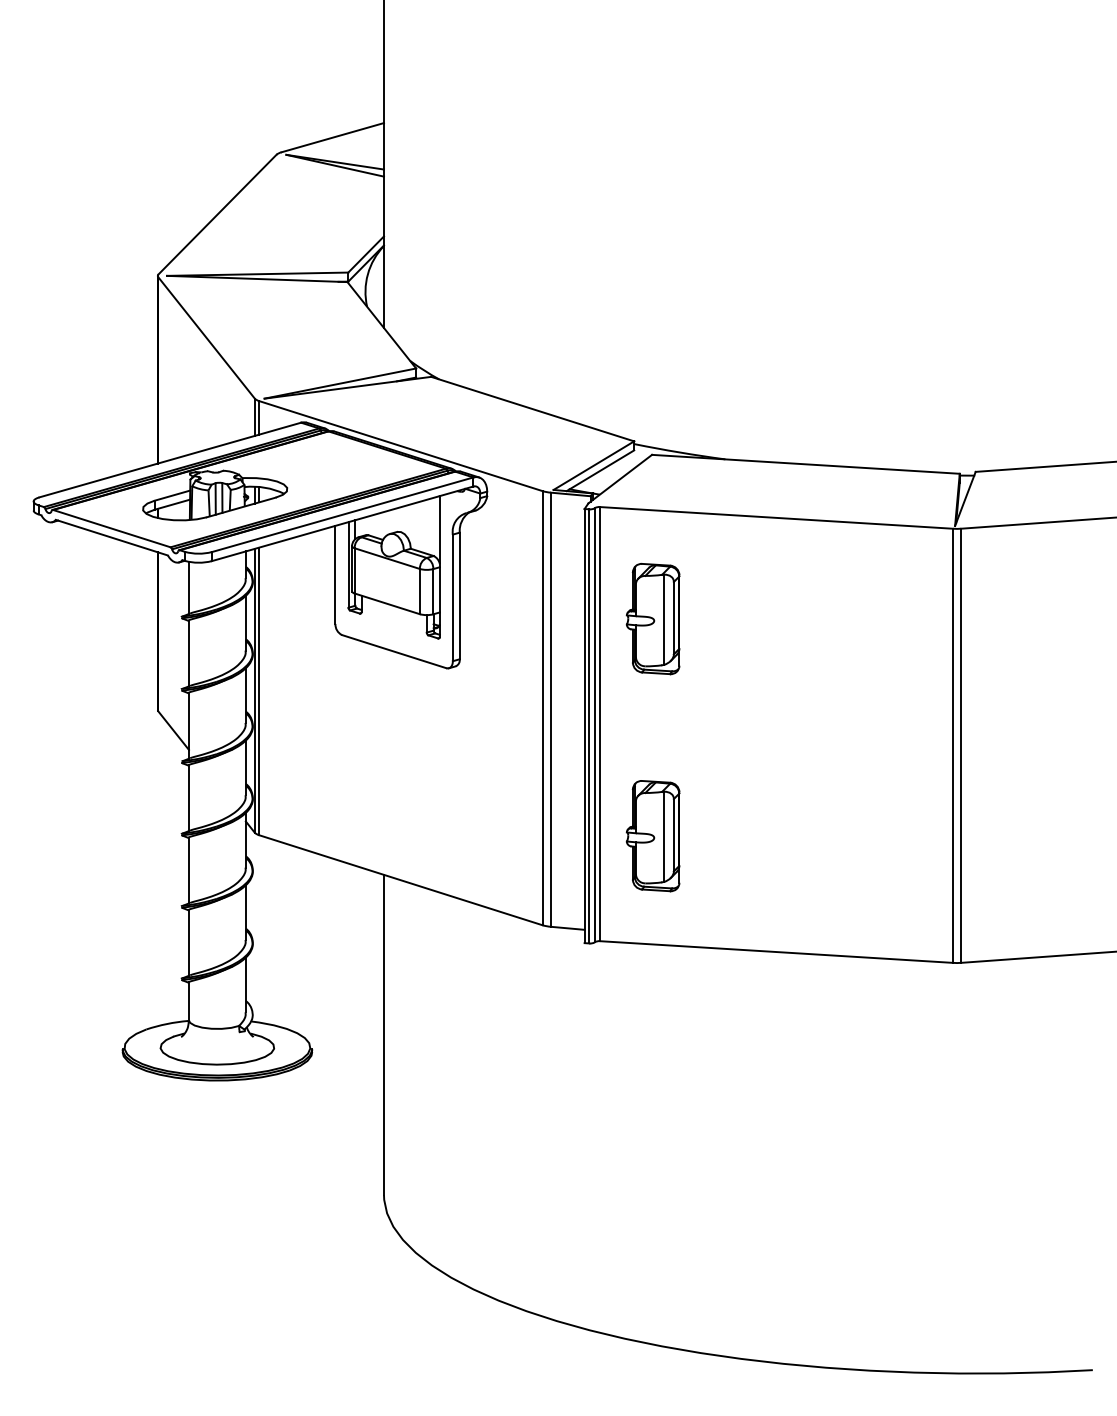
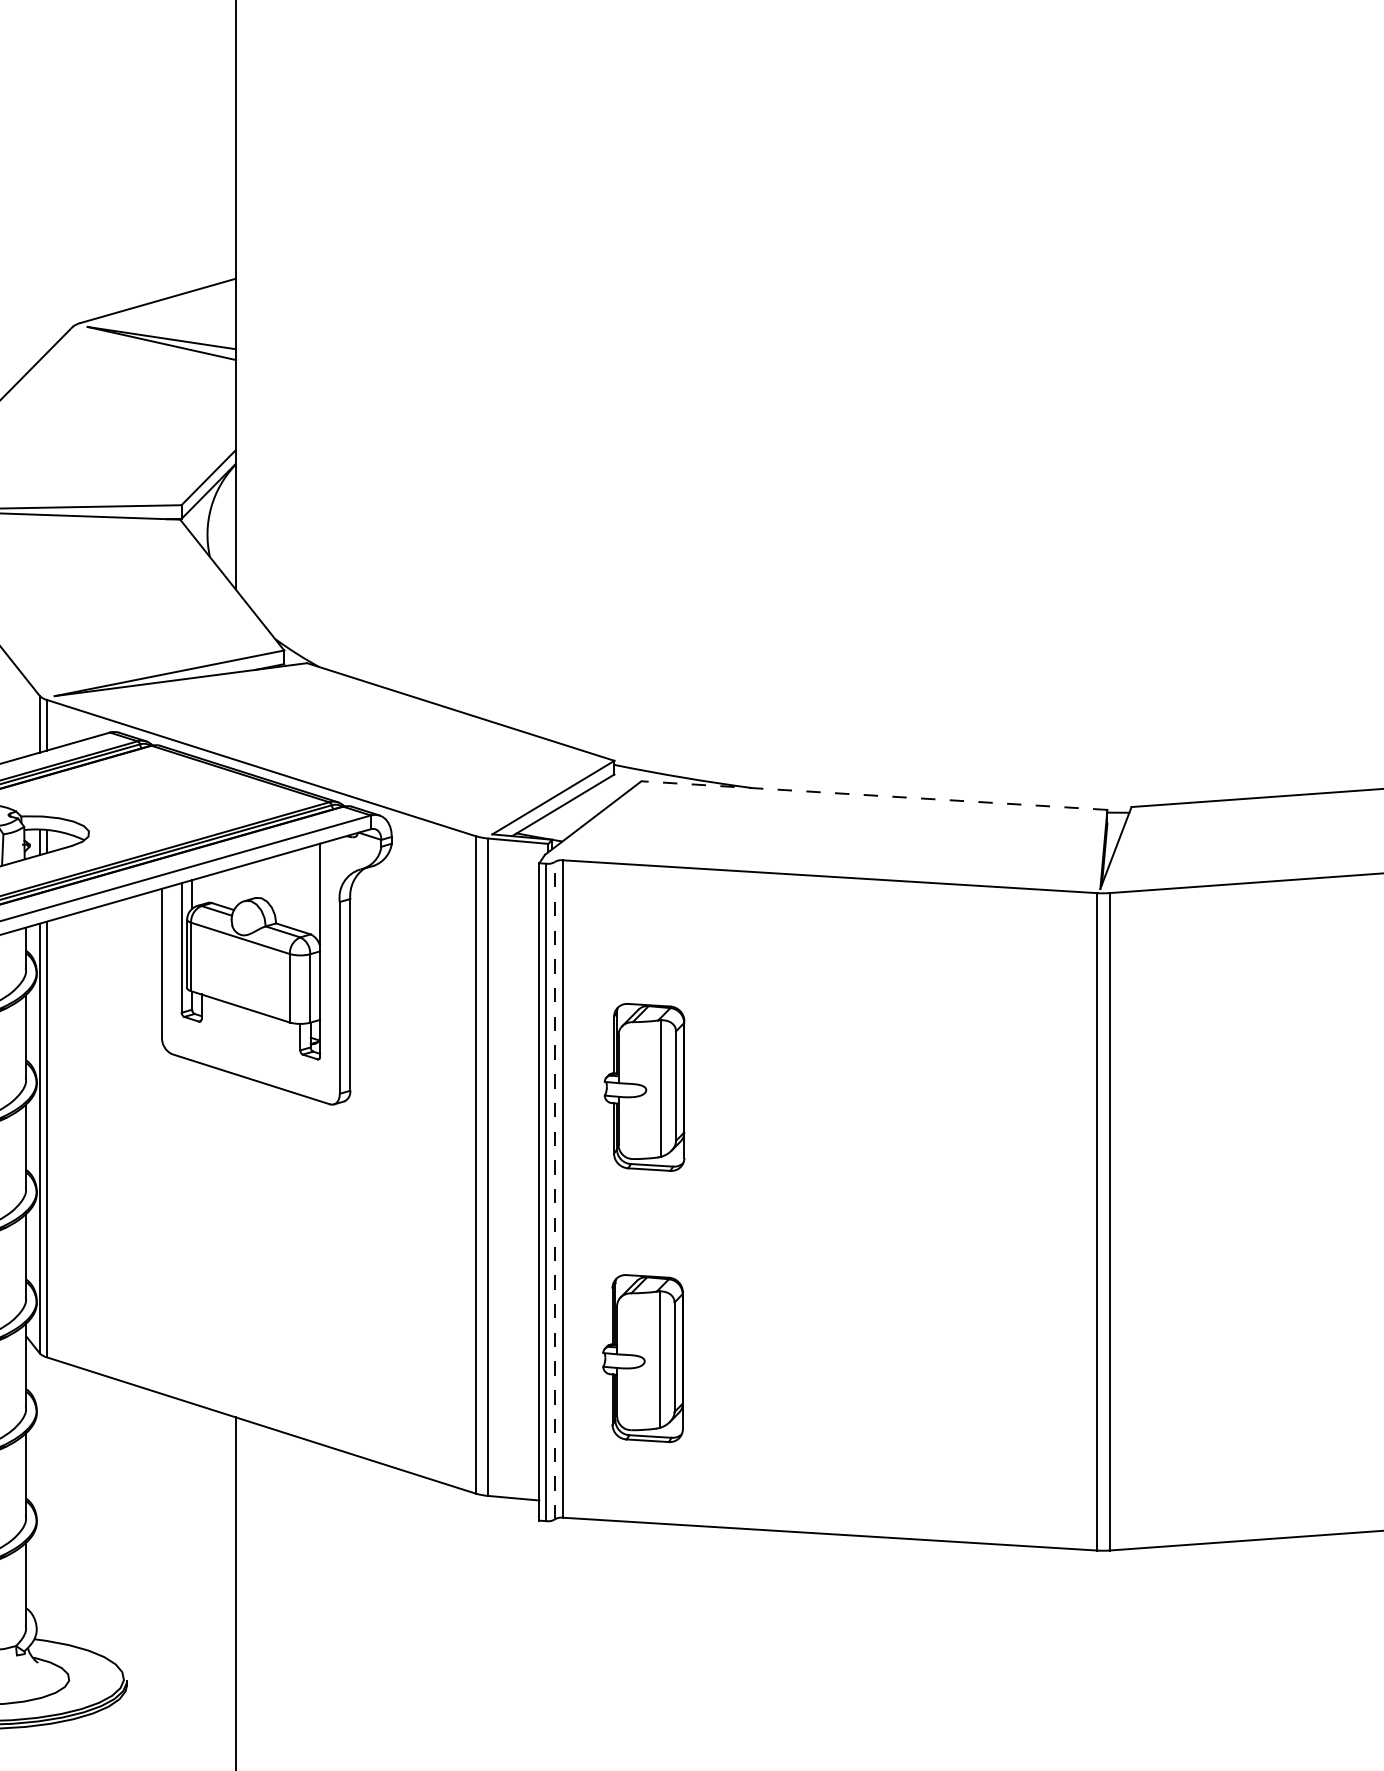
line: (805, 464) -> (873, 795), solid -> dashed
part: (652, 619) -> (643, 1088), moved
line: (594, 724) -> (554, 1189), solid -> dashed

